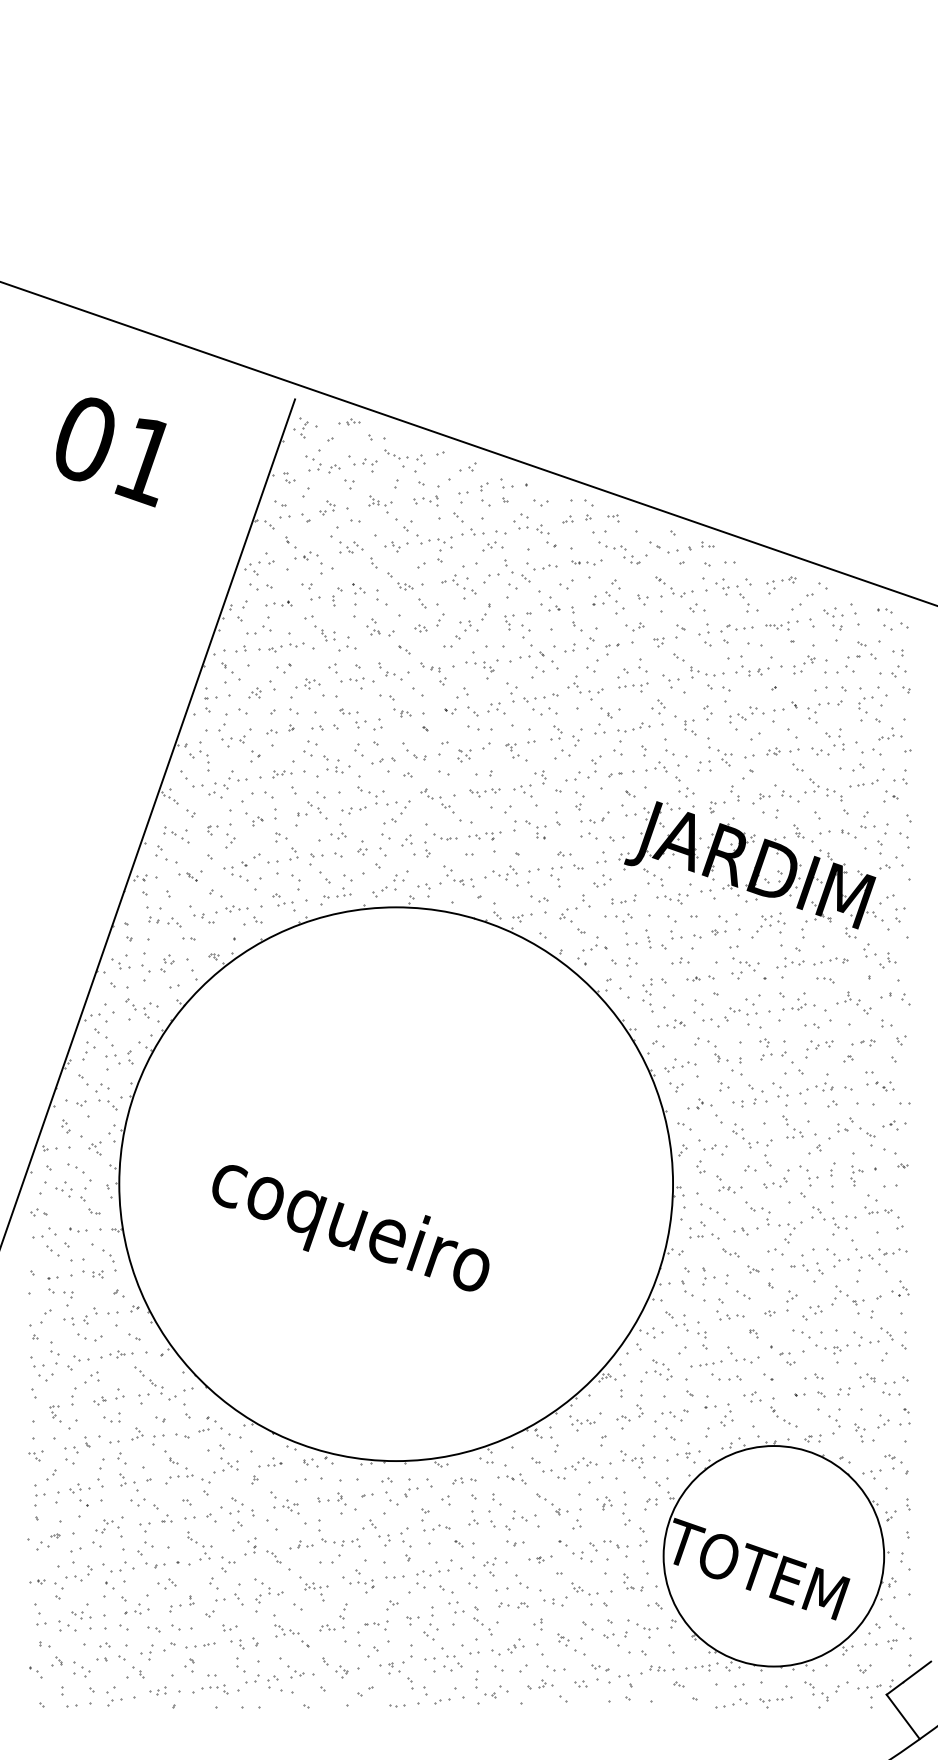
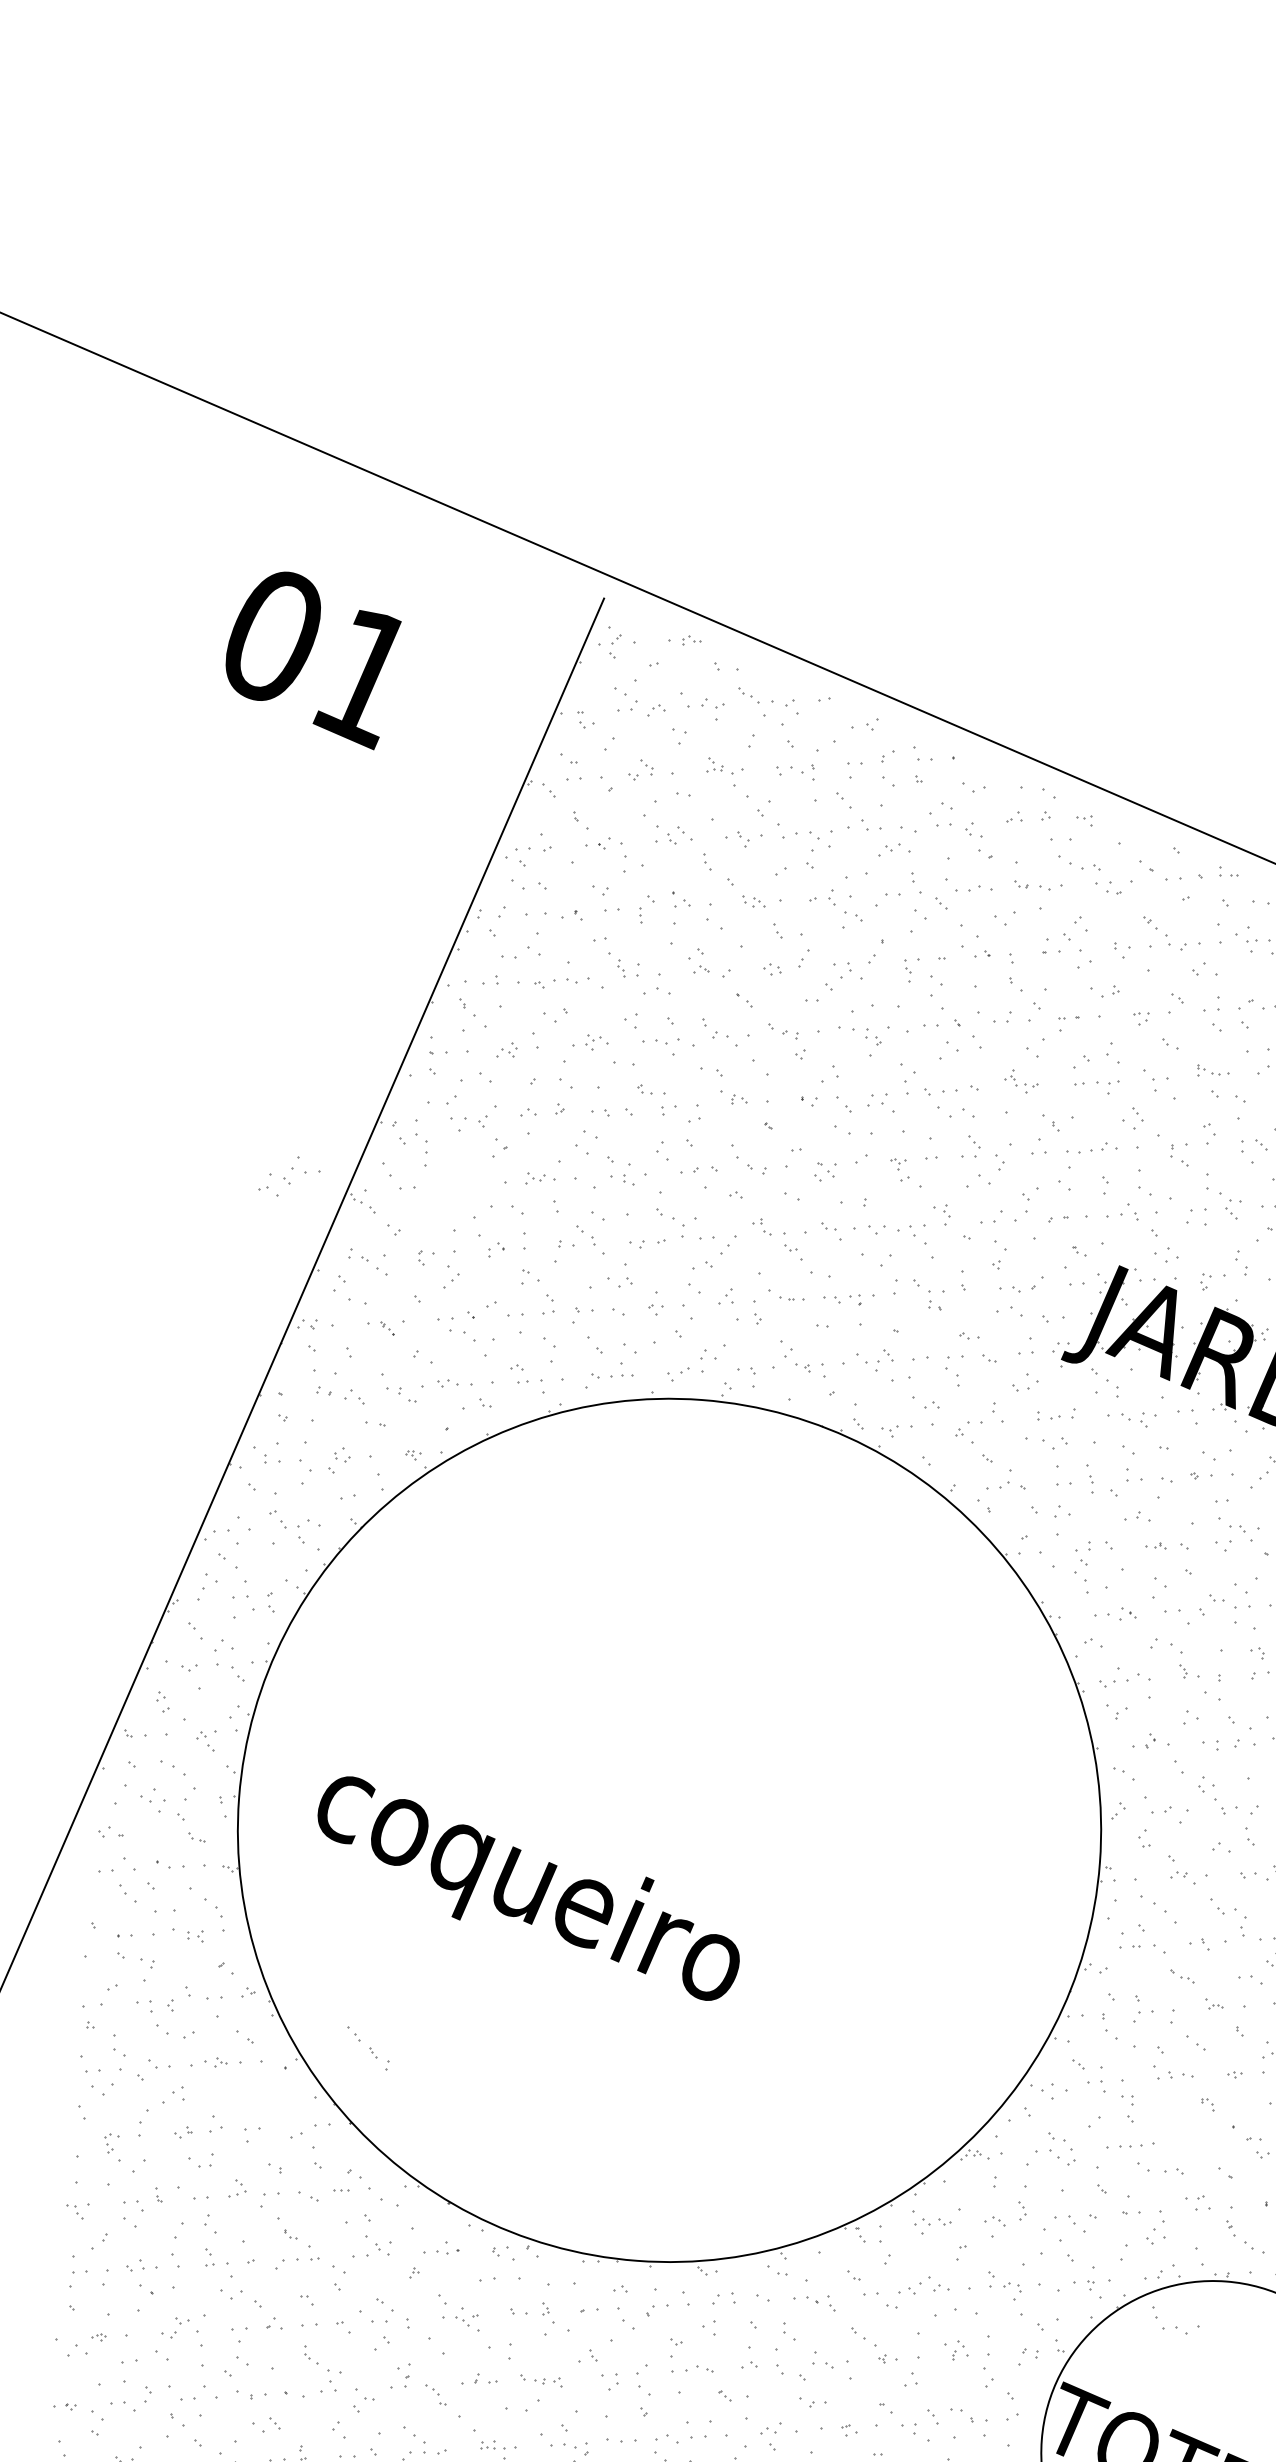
part: (278, 603) -> (554, 913), size x1.4
part: (707, 672) -> (1213, 1071), size x0.6
part: (585, 687) -> (1021, 1080), size x0.6
part: (227, 784) -> (289, 1176), moved
part: (484, 792) -> (852, 1231), size x1.4
text: (350, 1228) -> (528, 1888), moved
part: (743, 1354) -> (1175, 2320), moved
part: (148, 1380) -> (367, 2048), moved
part: (464, 1480) -> (741, 2298), size x1.6
part: (340, 1542) -> (541, 2380), size x0.7
part: (540, 1559) -> (850, 2430), size x1.6

